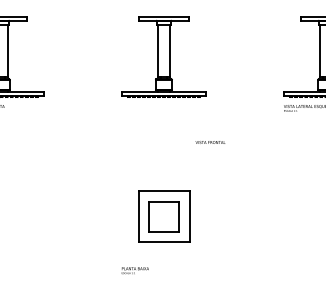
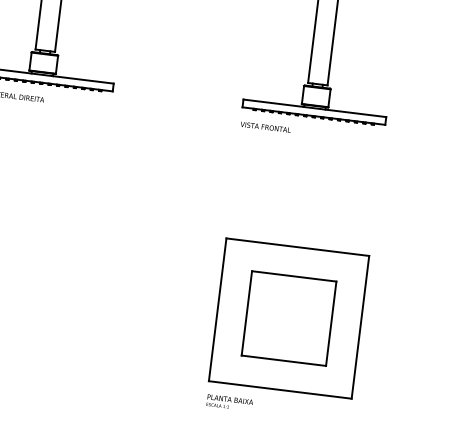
text: (210, 142) -> (265, 127), moved
part: (163, 216) -> (288, 317), size x1.67

